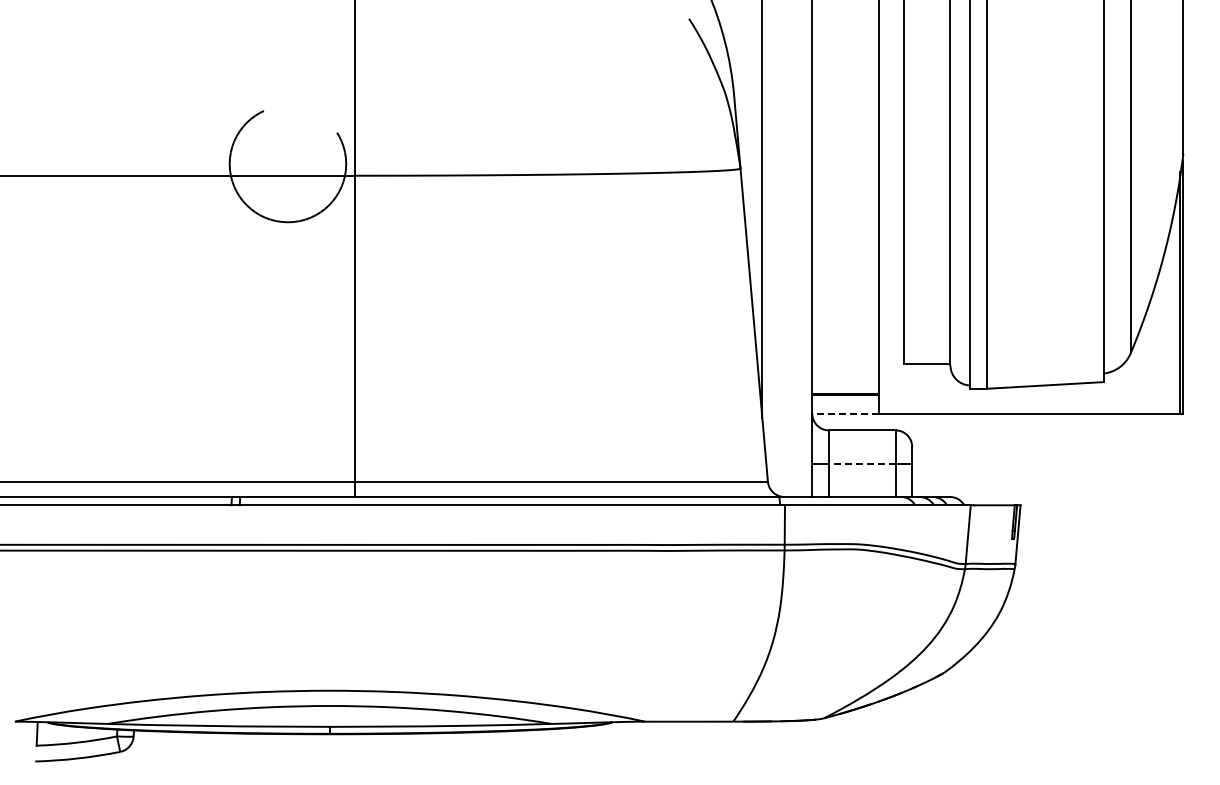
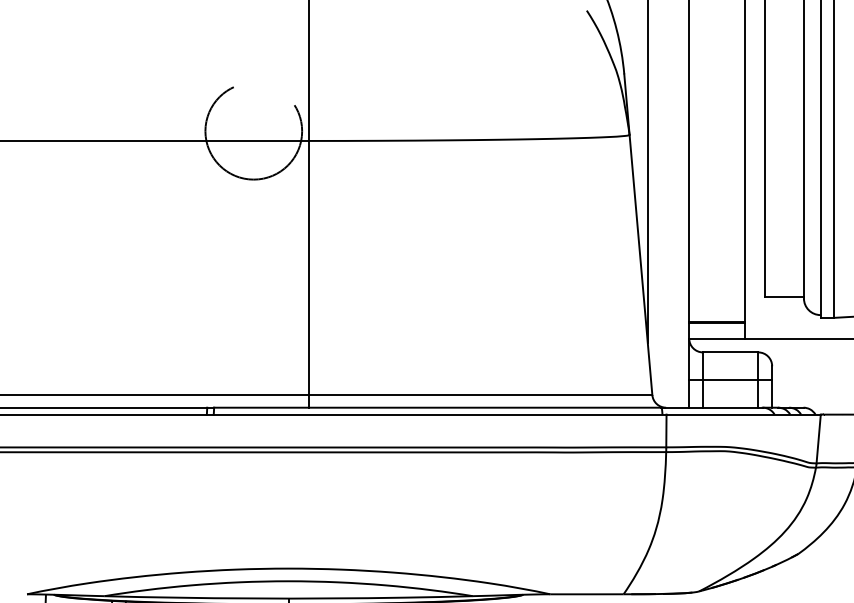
line: (845, 413) -> (716, 338), dashed -> solid
line: (861, 463) -> (730, 379), dashed -> solid

